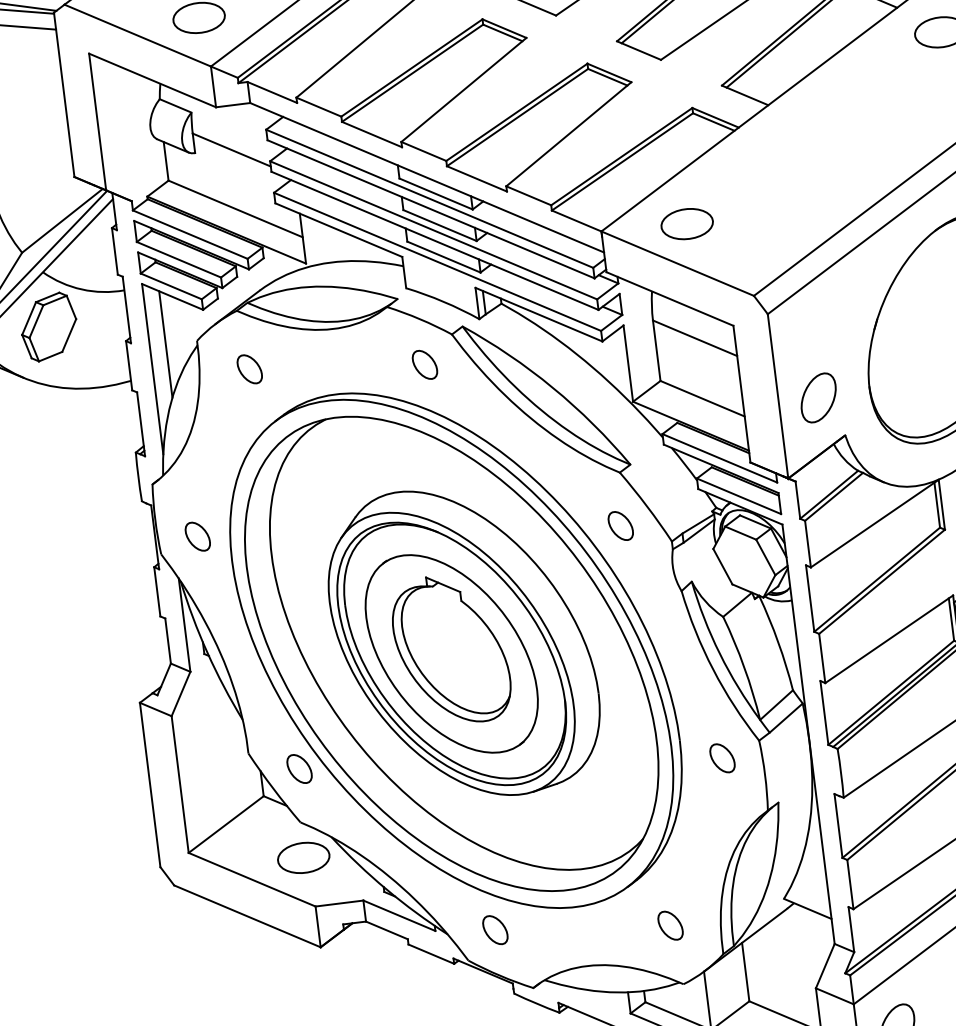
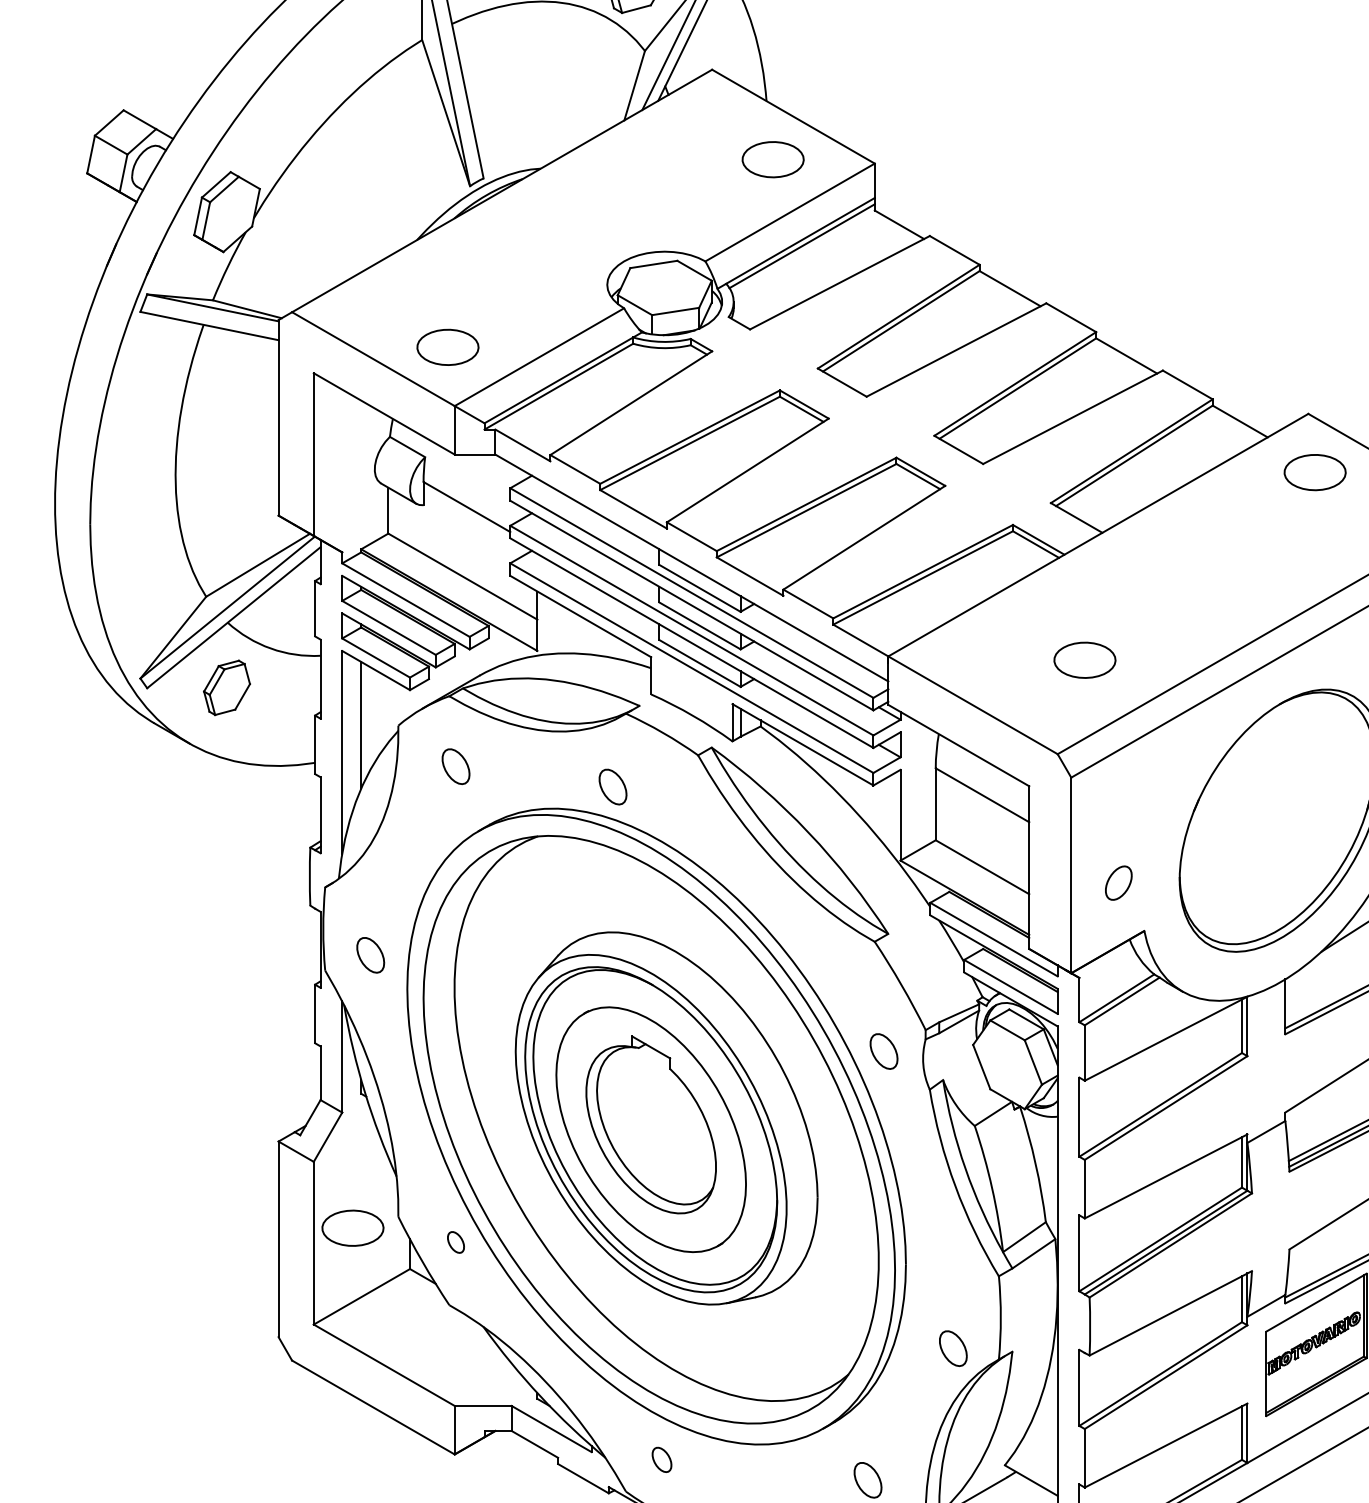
part: (686, 223) -> (1084, 659), moved
part: (48, 326) -> (226, 687), size x0.7
part: (424, 364) -> (612, 786), moved
part: (818, 397) -> (1118, 882), size x0.6
part: (620, 526) -> (883, 1051), moved
part: (722, 758) -> (953, 1348), moved
part: (299, 769) -> (455, 1242), size x0.6
part: (303, 857) -> (352, 1227), moved
part: (494, 929) -> (661, 1459), size x0.7

